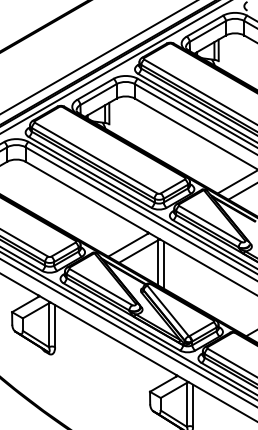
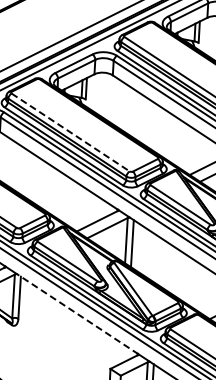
line: (96, 158) -> (70, 132), solid -> dashed
line: (114, 339) -> (78, 314), solid -> dashed

